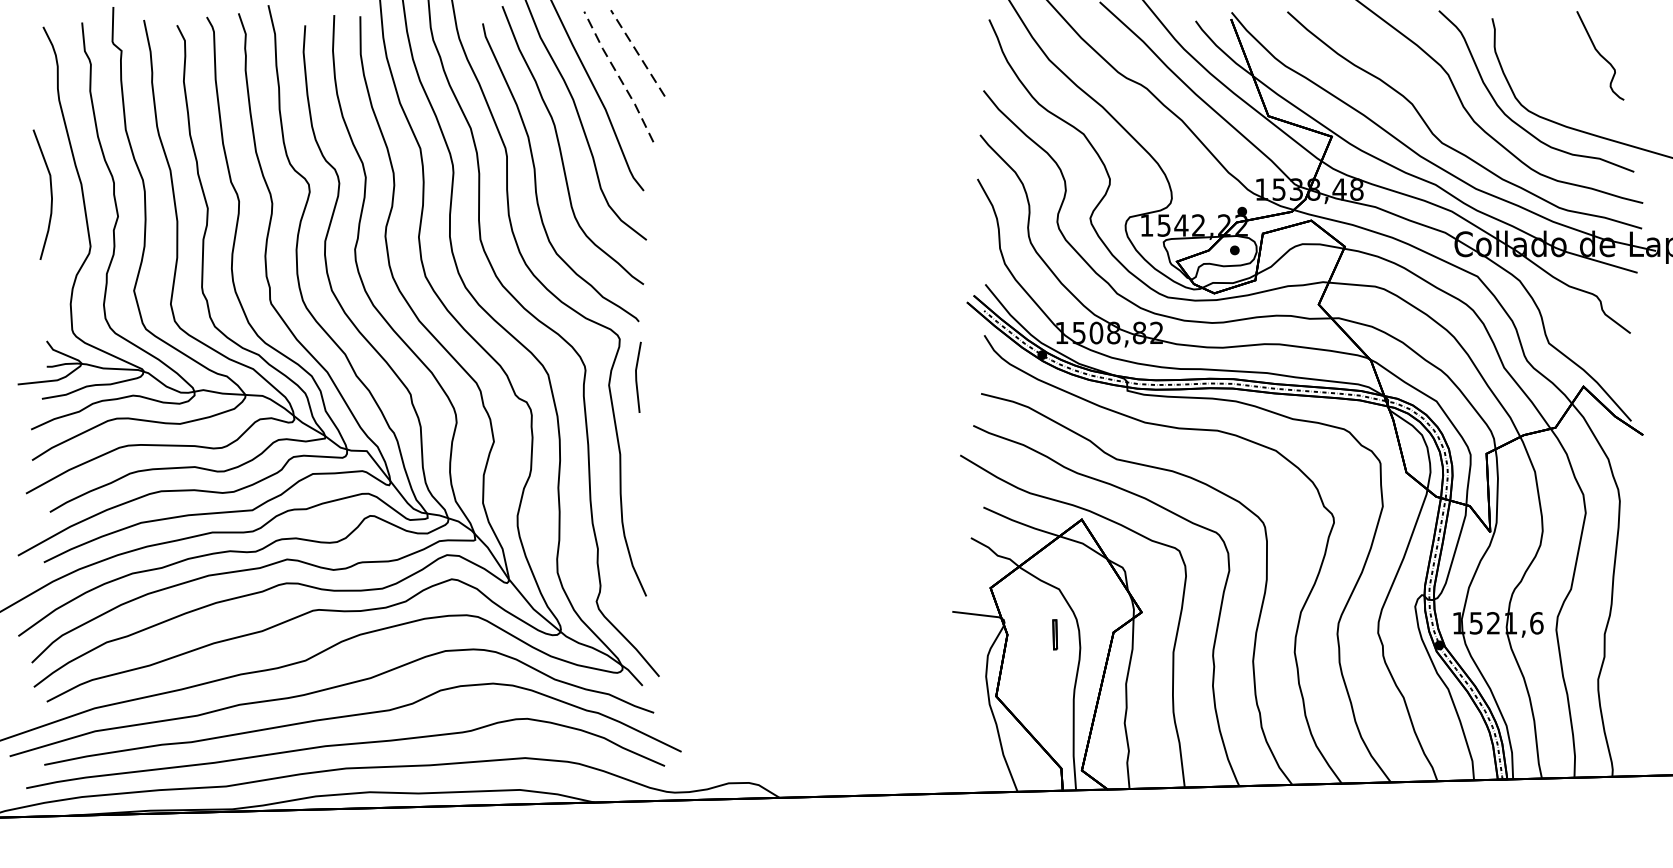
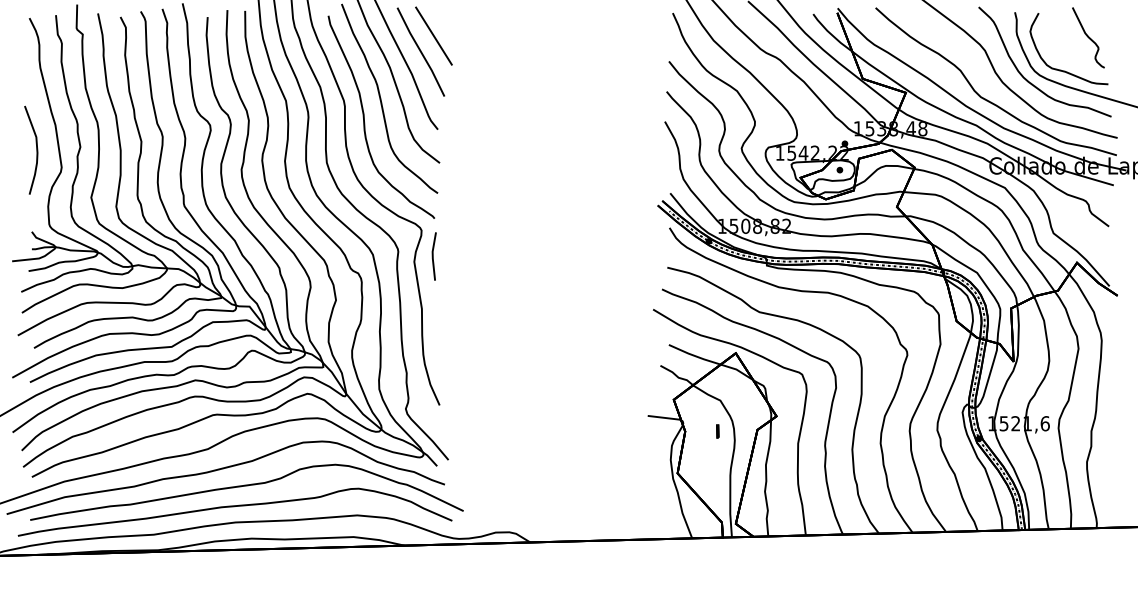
line: (637, 53) -> (433, 36), dashed -> solid
line: (619, 75) -> (421, 51), dashed -> solid
curve: (1560, 102) -> (1061, 69), added
curve: (50, 193) -> (36, 149), moved
part: (1054, 634) -> (717, 431), size x0.62

